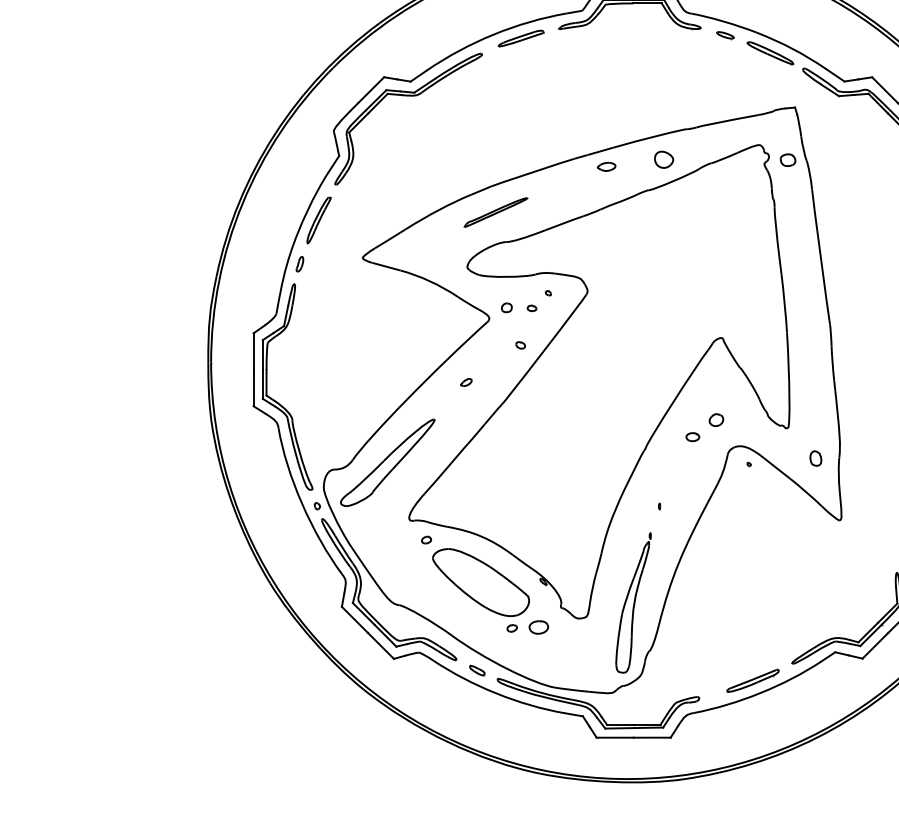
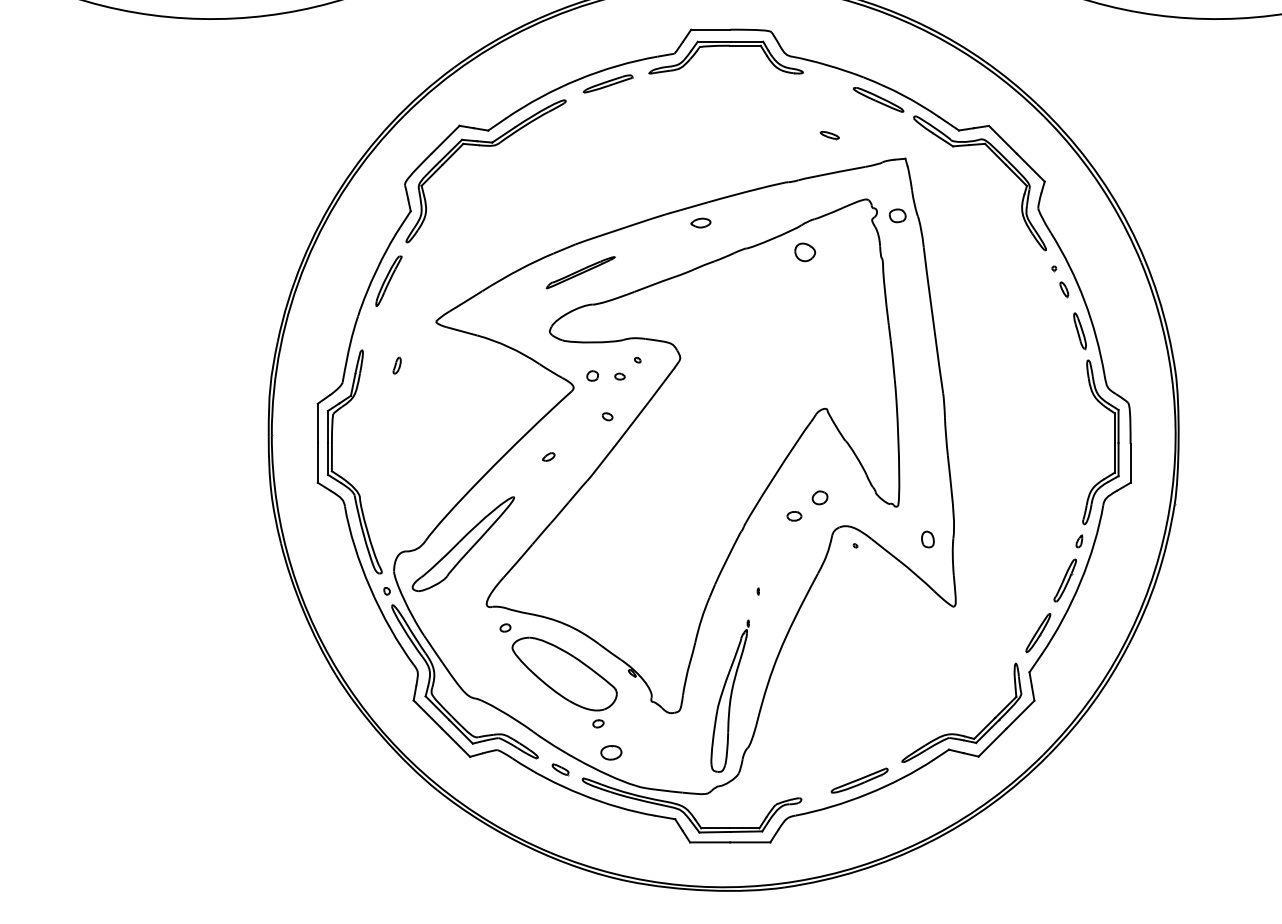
part: (725, 35) -> (829, 135), moved
part: (664, 159) -> (805, 252), moved
part: (299, 264) -> (396, 365), moved
part: (538, 627) -> (611, 752), moved

